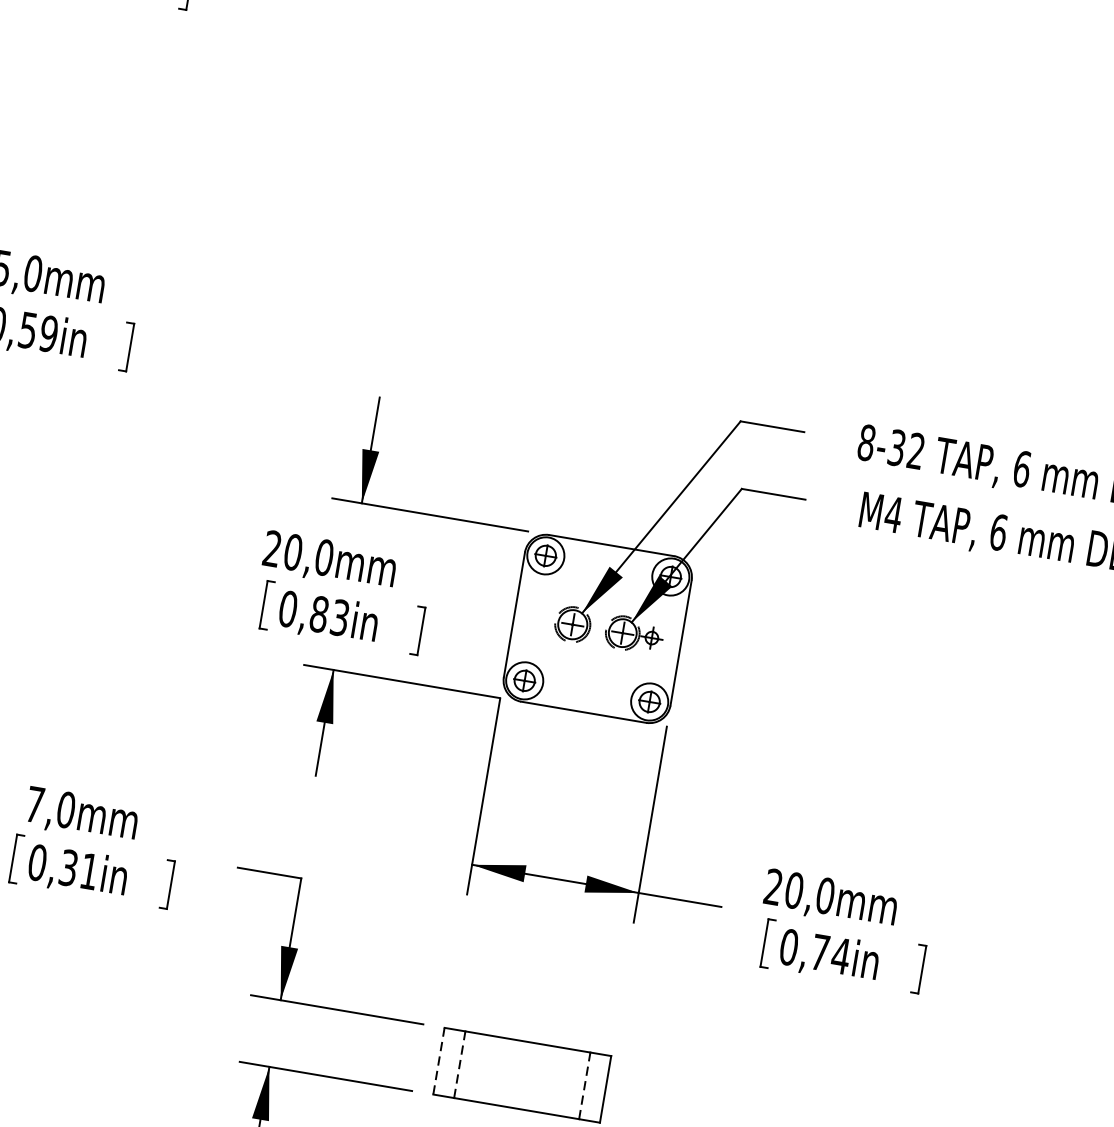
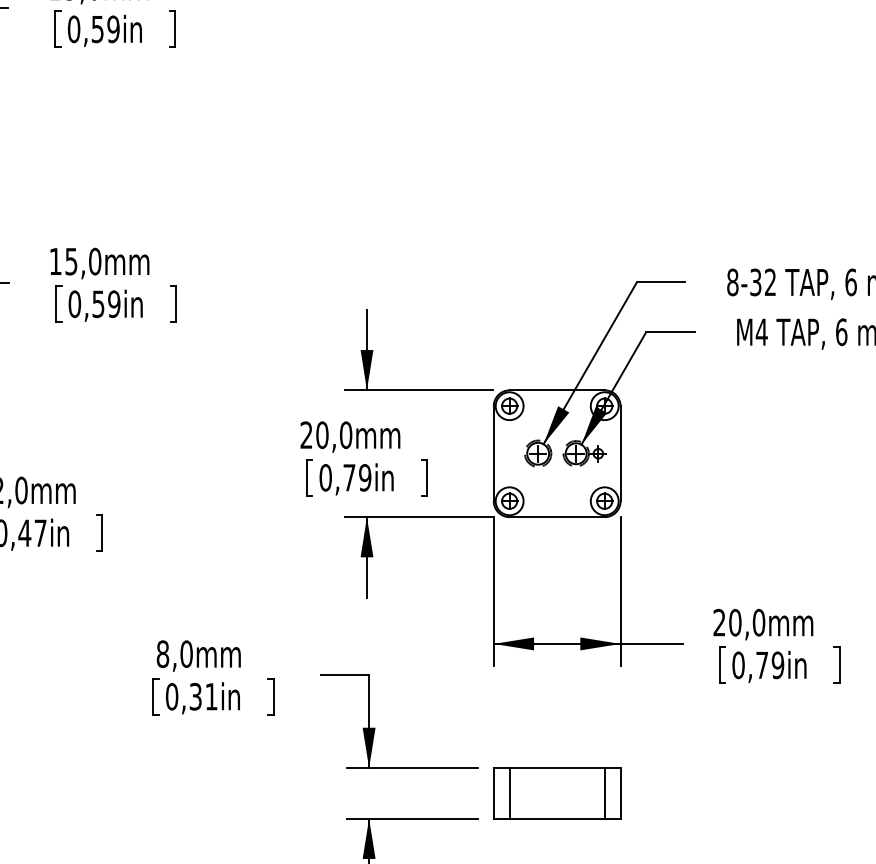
text: (330, 615) -> (357, 477), 0,83in -> 0,79in
text: (34, 803) -> (162, 653), 7,0mm -> 8,0mm
text: (840, 956) -> (777, 665), 0,74in -> 0,79in
line: (438, 1060) -> (493, 792), dashed -> solid
line: (459, 1063) -> (509, 792), dashed -> solid
line: (584, 1084) -> (604, 792), dashed -> solid

